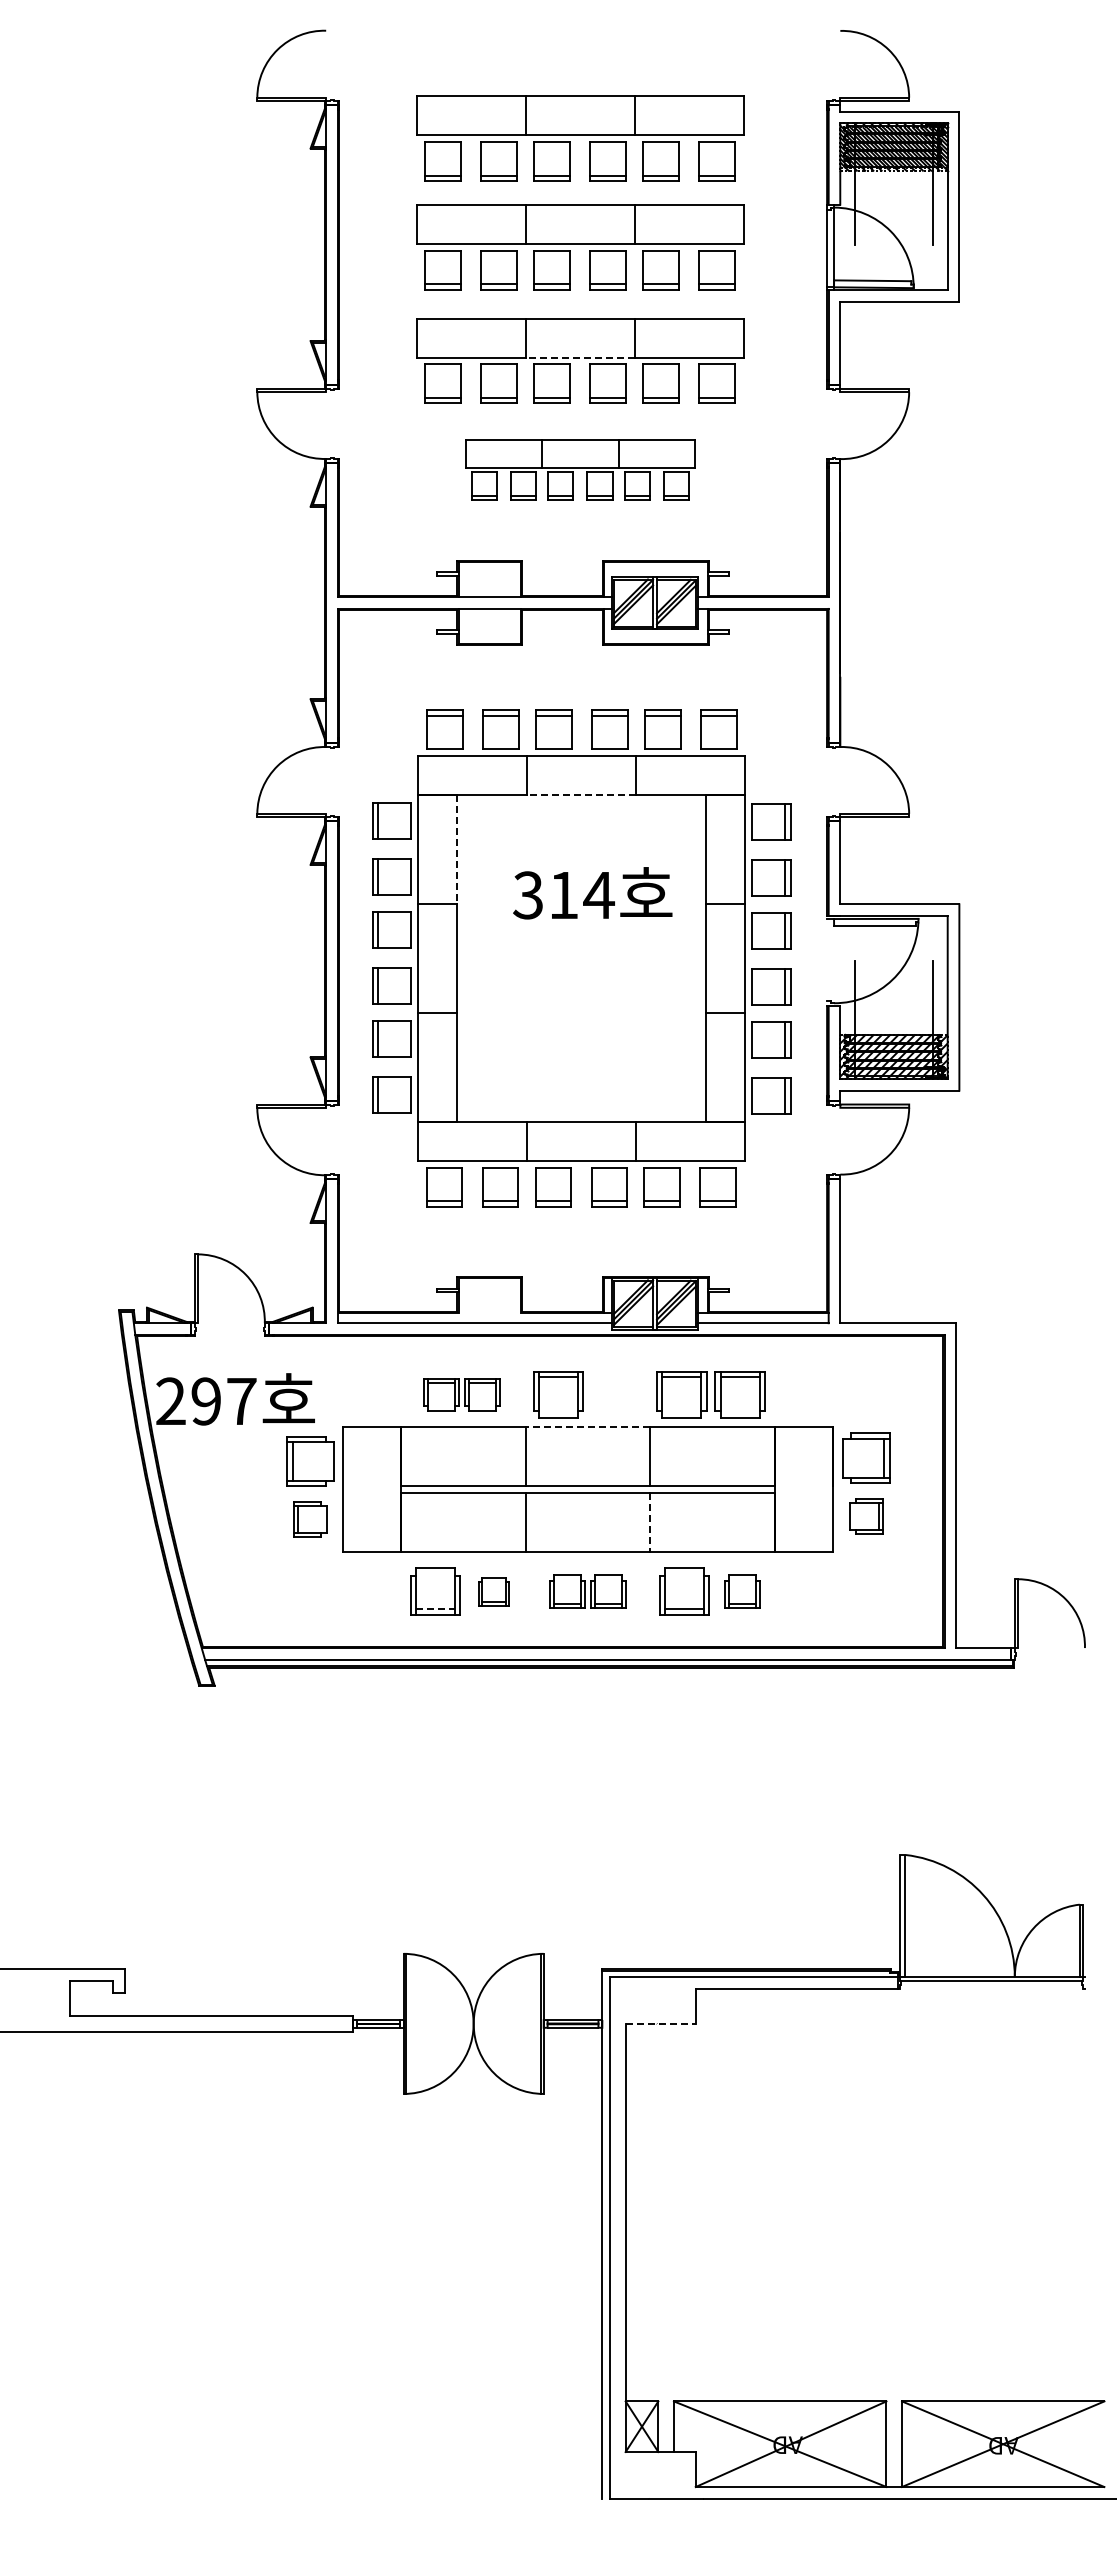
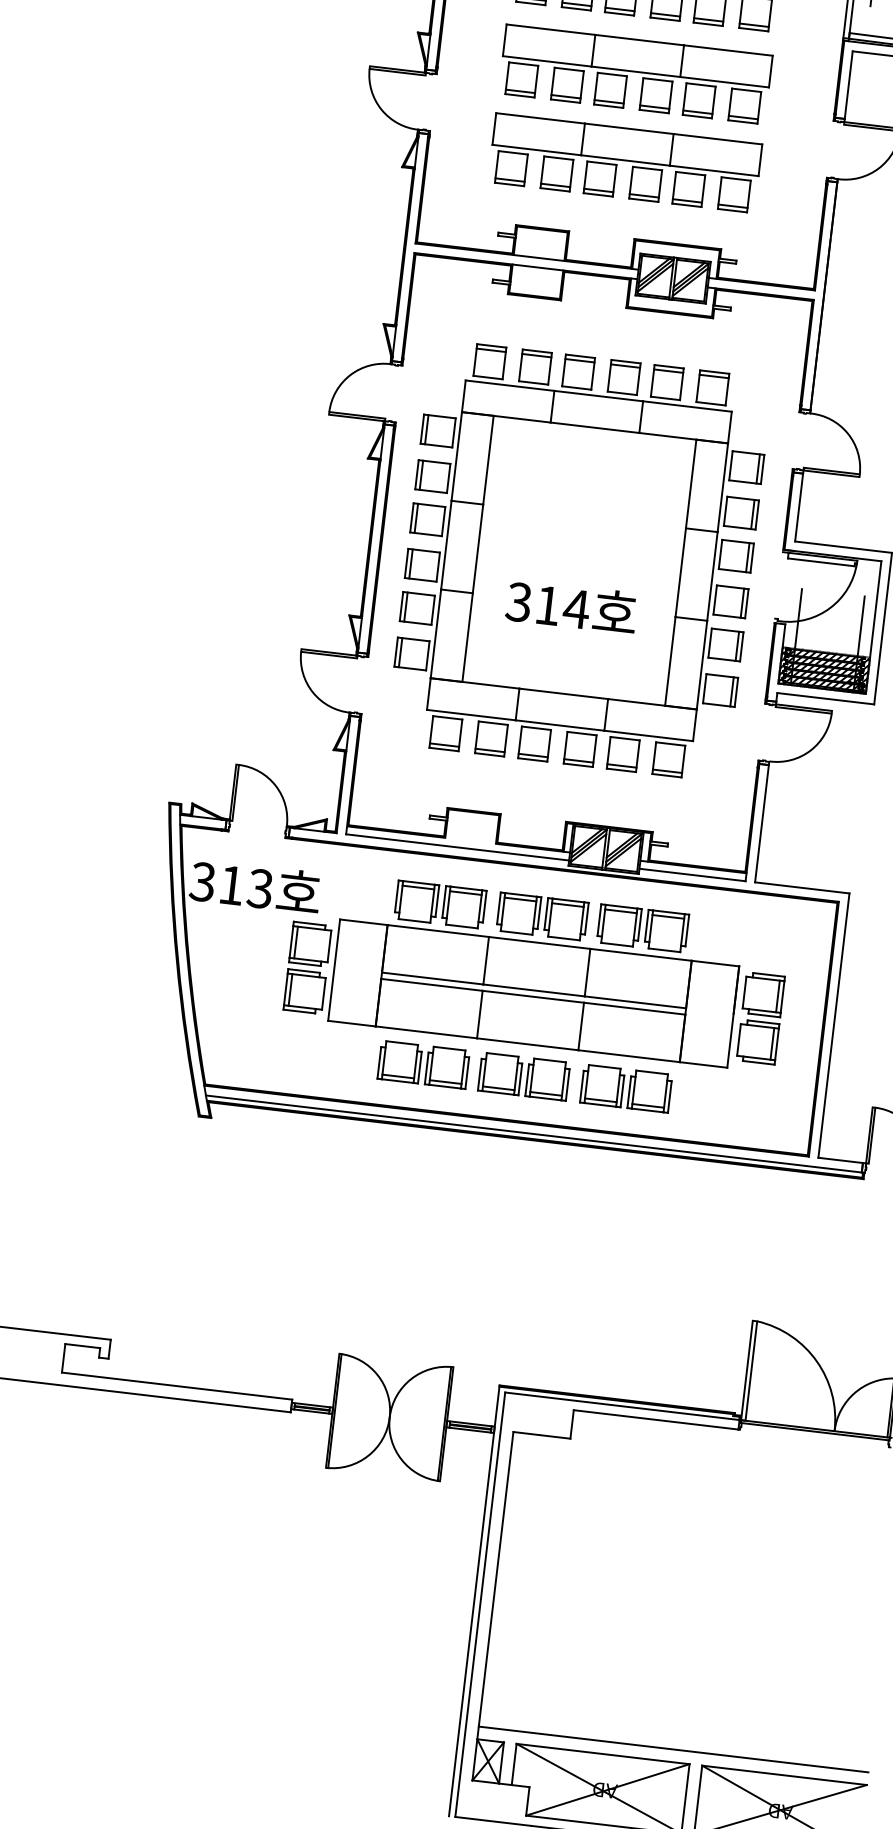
line: (580, 357) -> (635, 71), dashed -> solid
part: (580, 469) -> (625, 162), size x1.43
line: (581, 795) -> (594, 428), dashed -> solid
line: (457, 850) -> (488, 461), dashed -> solid
text: (592, 893) -> (571, 606), moved
part: (461, 1394) -> (439, 904), size x1.43
part: (616, 1394) -> (566, 918), added
text: (205, 1401) -> (230, 885), 297 -> 313
line: (587, 1427) -> (539, 943), dashed -> solid
part: (866, 1516) -> (757, 1042), size x1.43
part: (310, 1519) -> (305, 991), size x1.43
line: (650, 1523) -> (581, 1027), dashed -> solid
part: (493, 1591) -> (447, 1067), size x1.67
part: (587, 1591) -> (523, 1076), size x1.43
part: (742, 1591) -> (649, 1091), size x1.43
line: (436, 1609) -> (399, 1076), dashed -> solid
line: (661, 2023) -> (542, 1435), dashed -> solid
line: (864, 2385) -> (673, 1749), added

